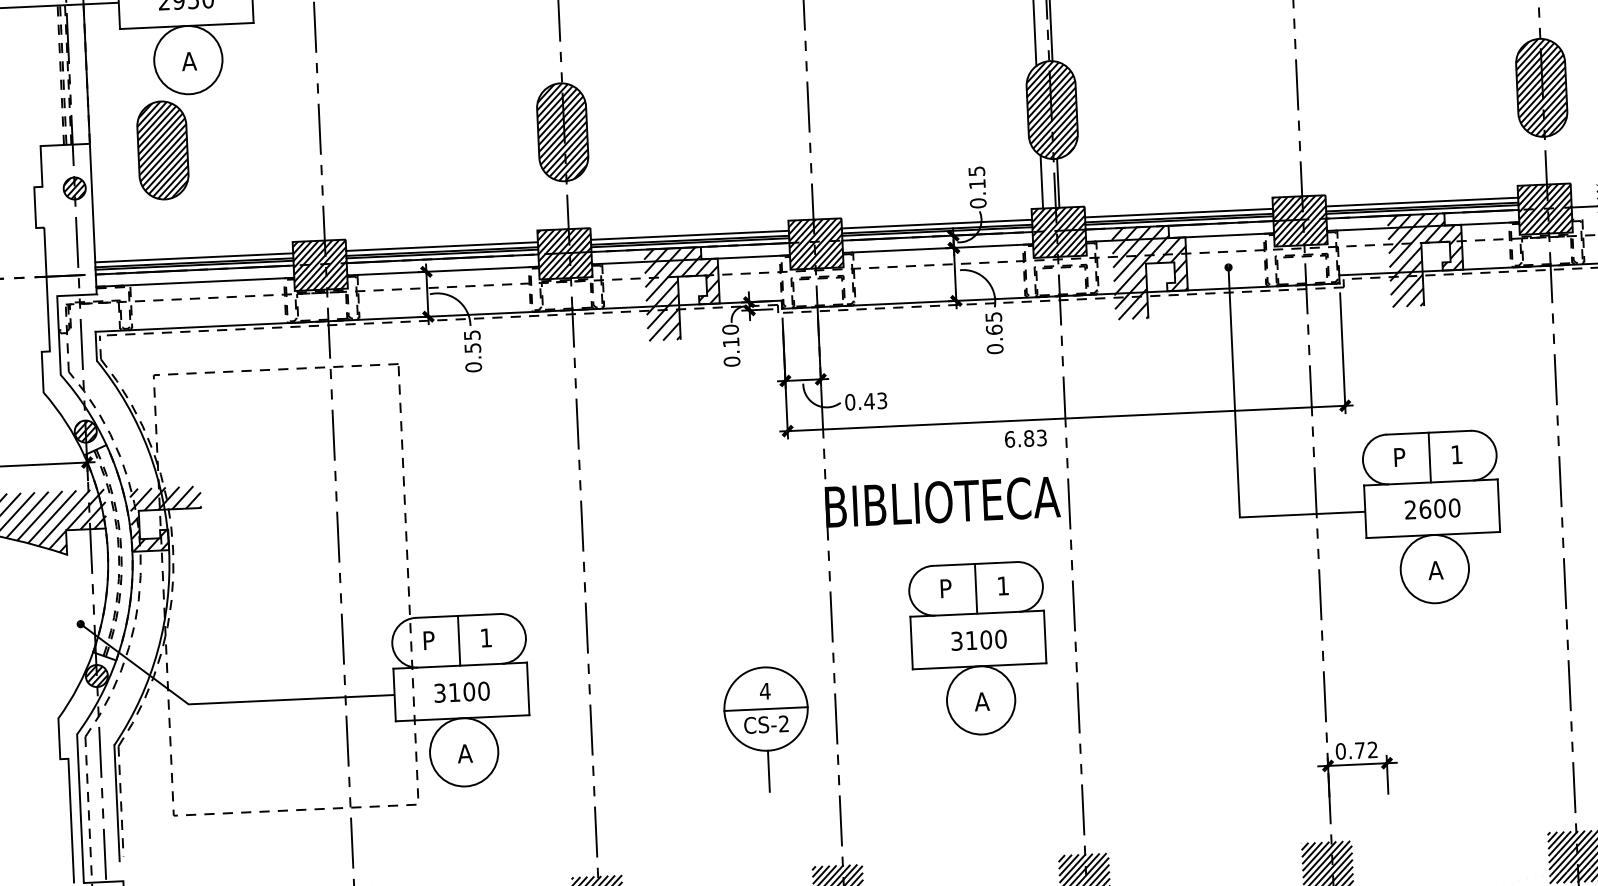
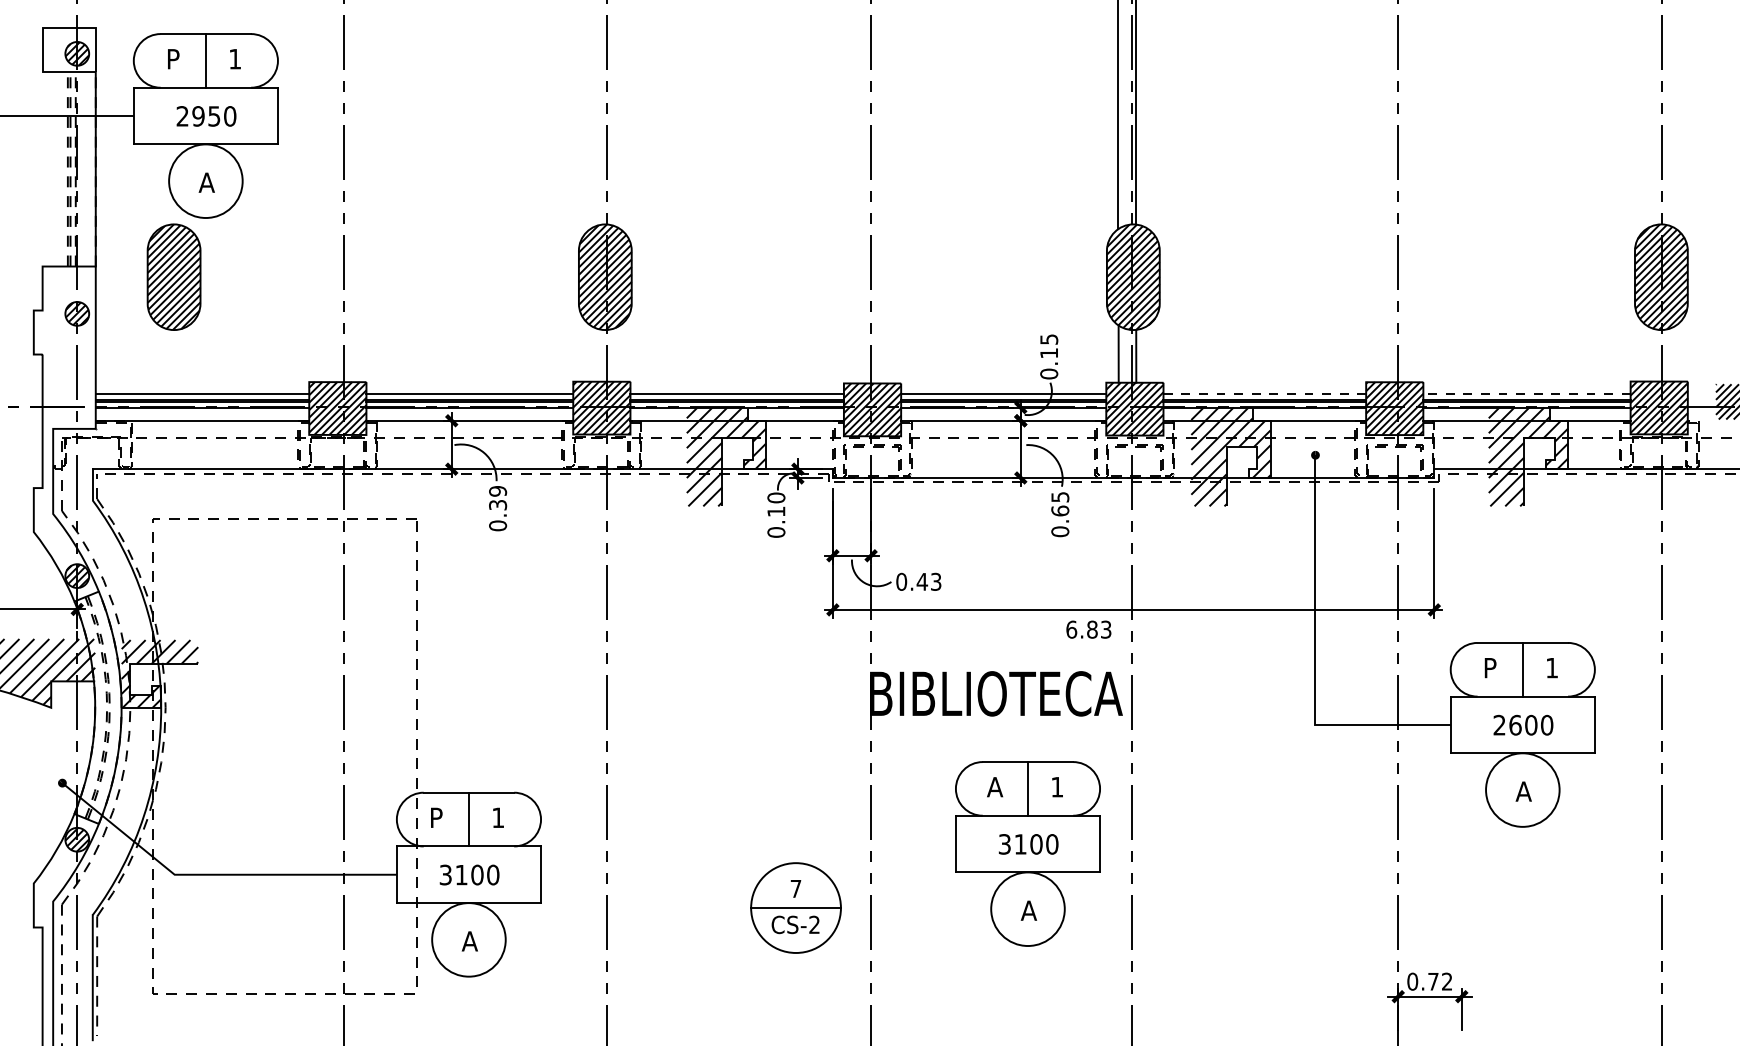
line: (1422, 202) -> (1527, 394), solid -> dashed
line: (1178, 213) -> (1264, 394), solid -> dashed
text: (472, 341) -> (497, 497), 0.55 -> 0.39
text: (945, 588) -> (995, 787), P -> A
text: (764, 690) -> (795, 888), 4 -> 7
line: (769, 770) -> (796, 974), removed

